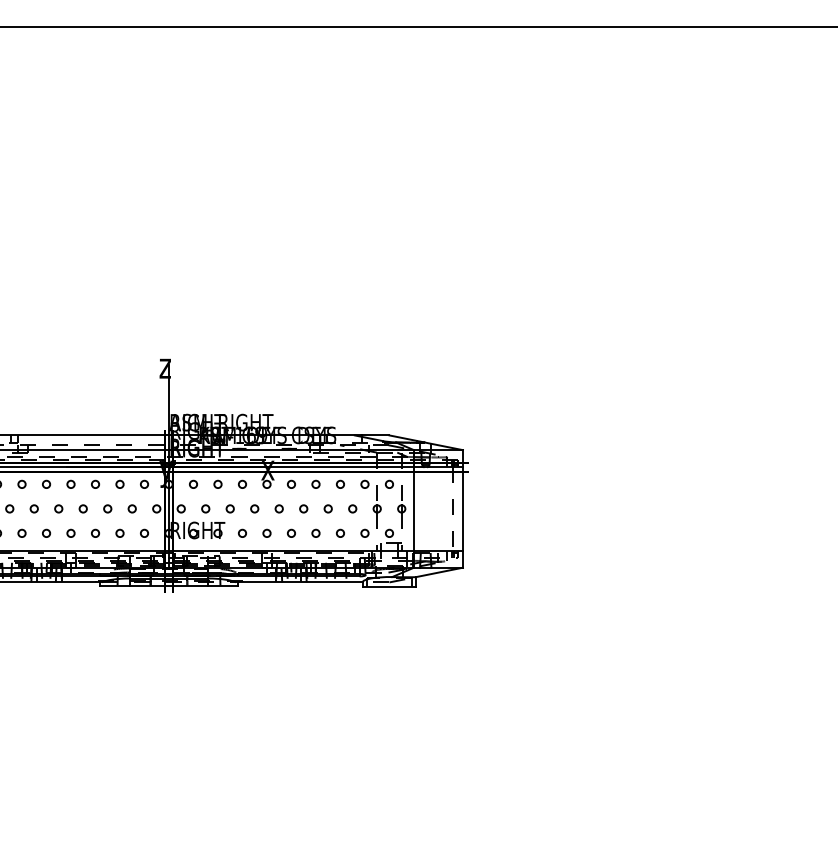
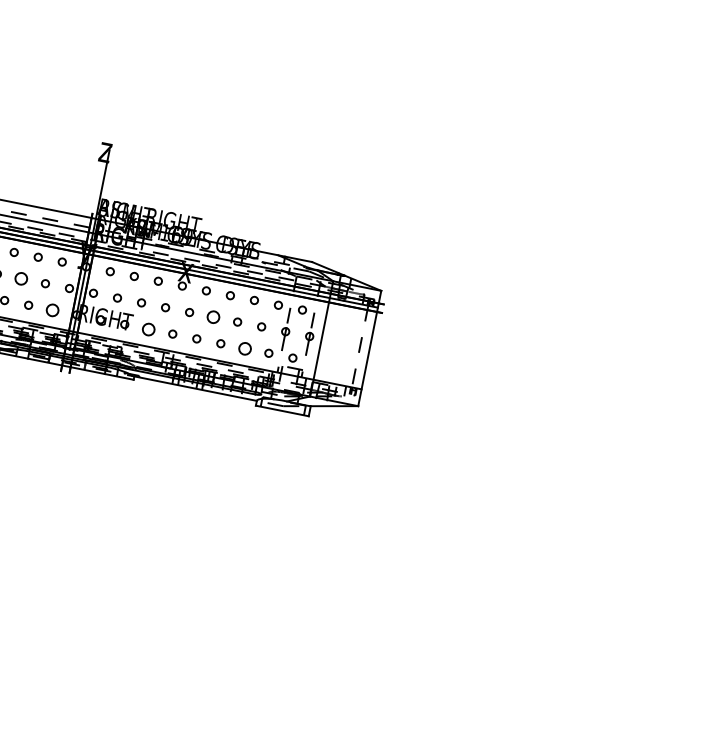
circle: (107, 508) -> (21, 278), size x1.6
circle: (303, 508) -> (213, 316), size x1.6
circle: (144, 532) -> (52, 309), size x1.6
circle: (242, 532) -> (148, 328), size x1.6
circle: (339, 532) -> (244, 347), size x1.6

